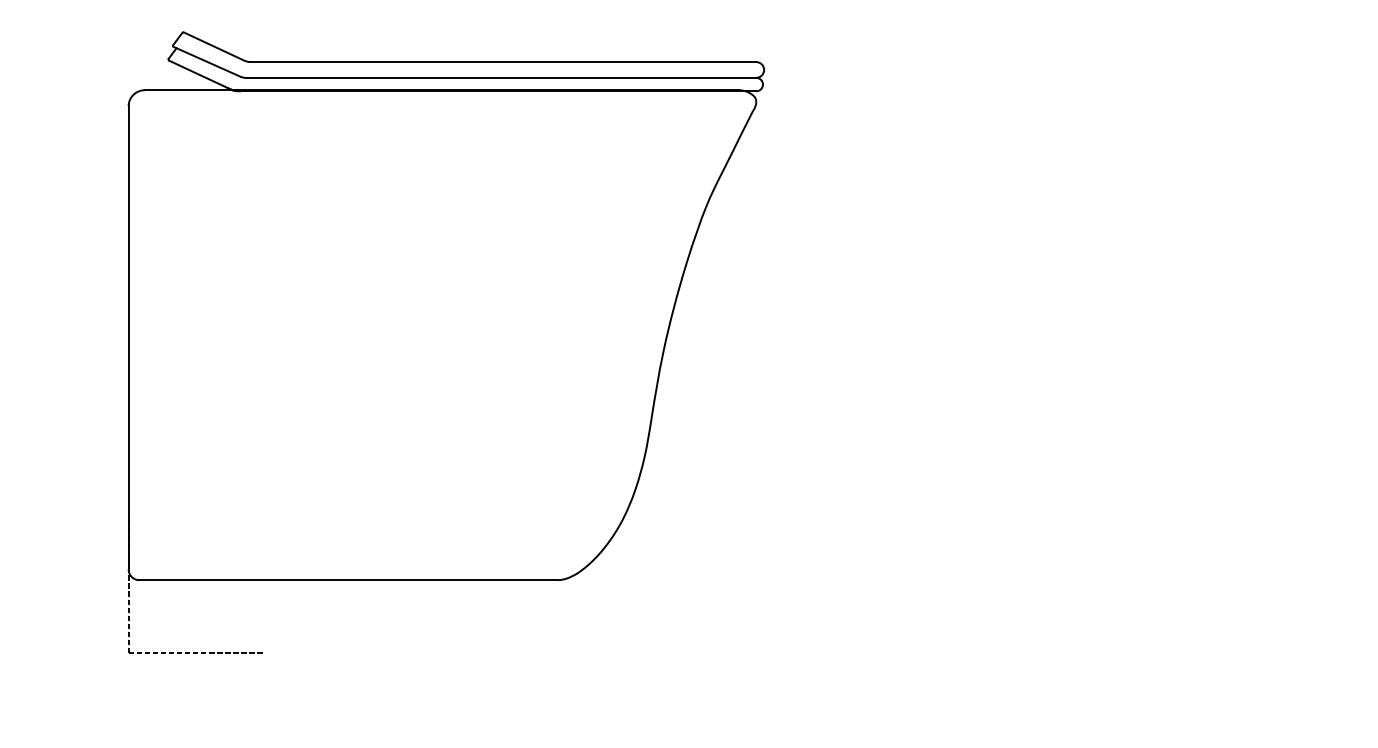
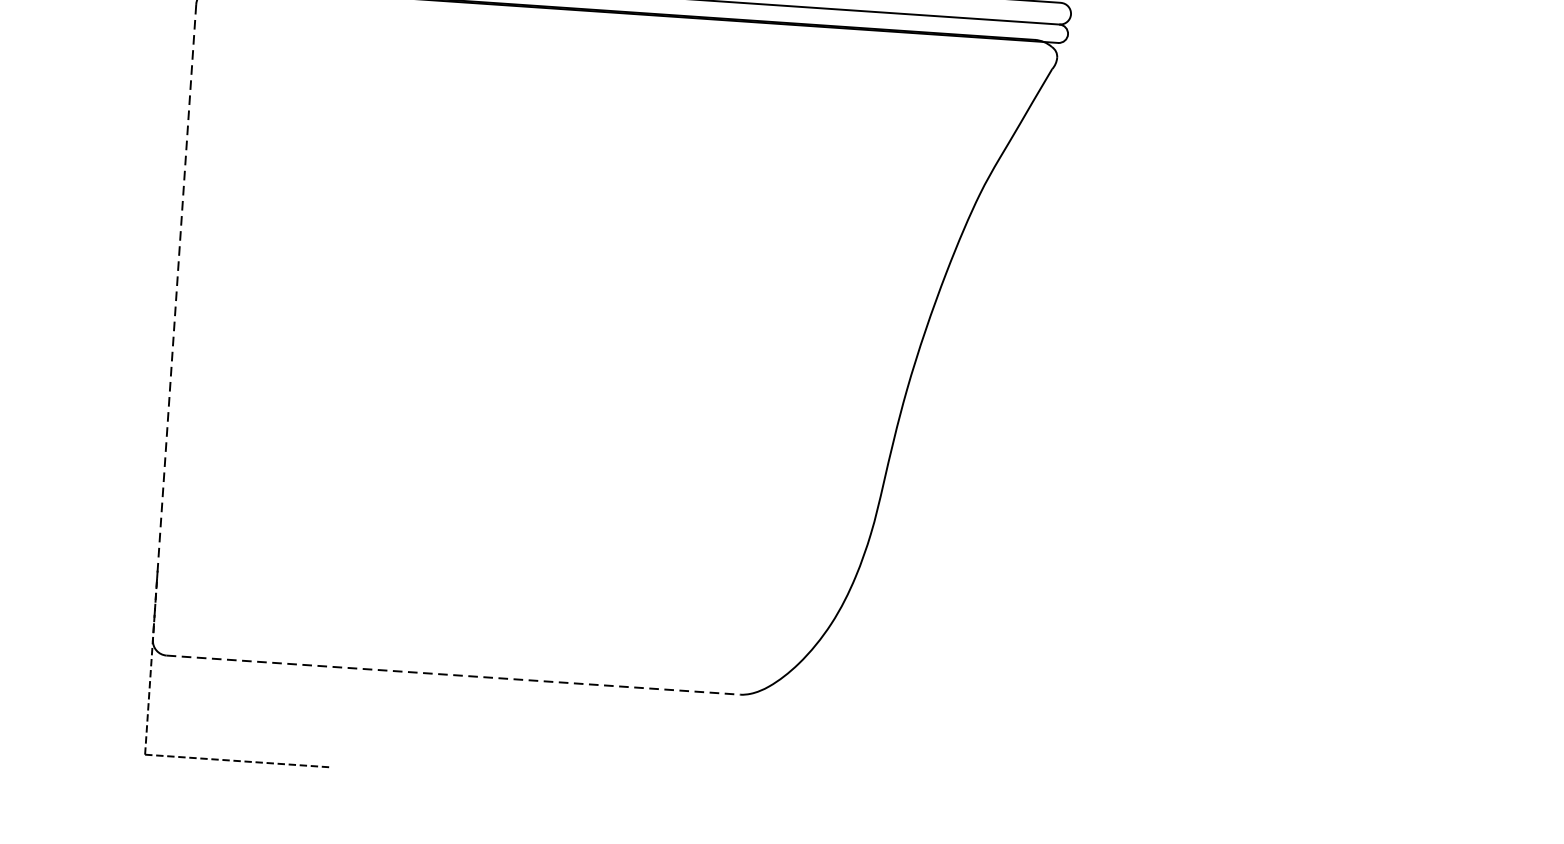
line: (128, 337) -> (174, 321), solid -> dashed
line: (349, 580) -> (454, 675), solid -> dashed

